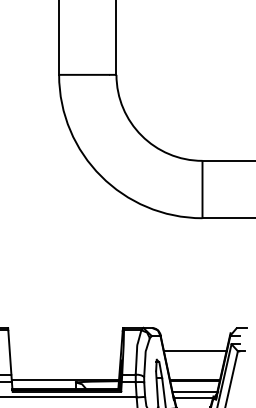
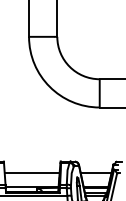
line: (64, 352) -> (31, 173), added

